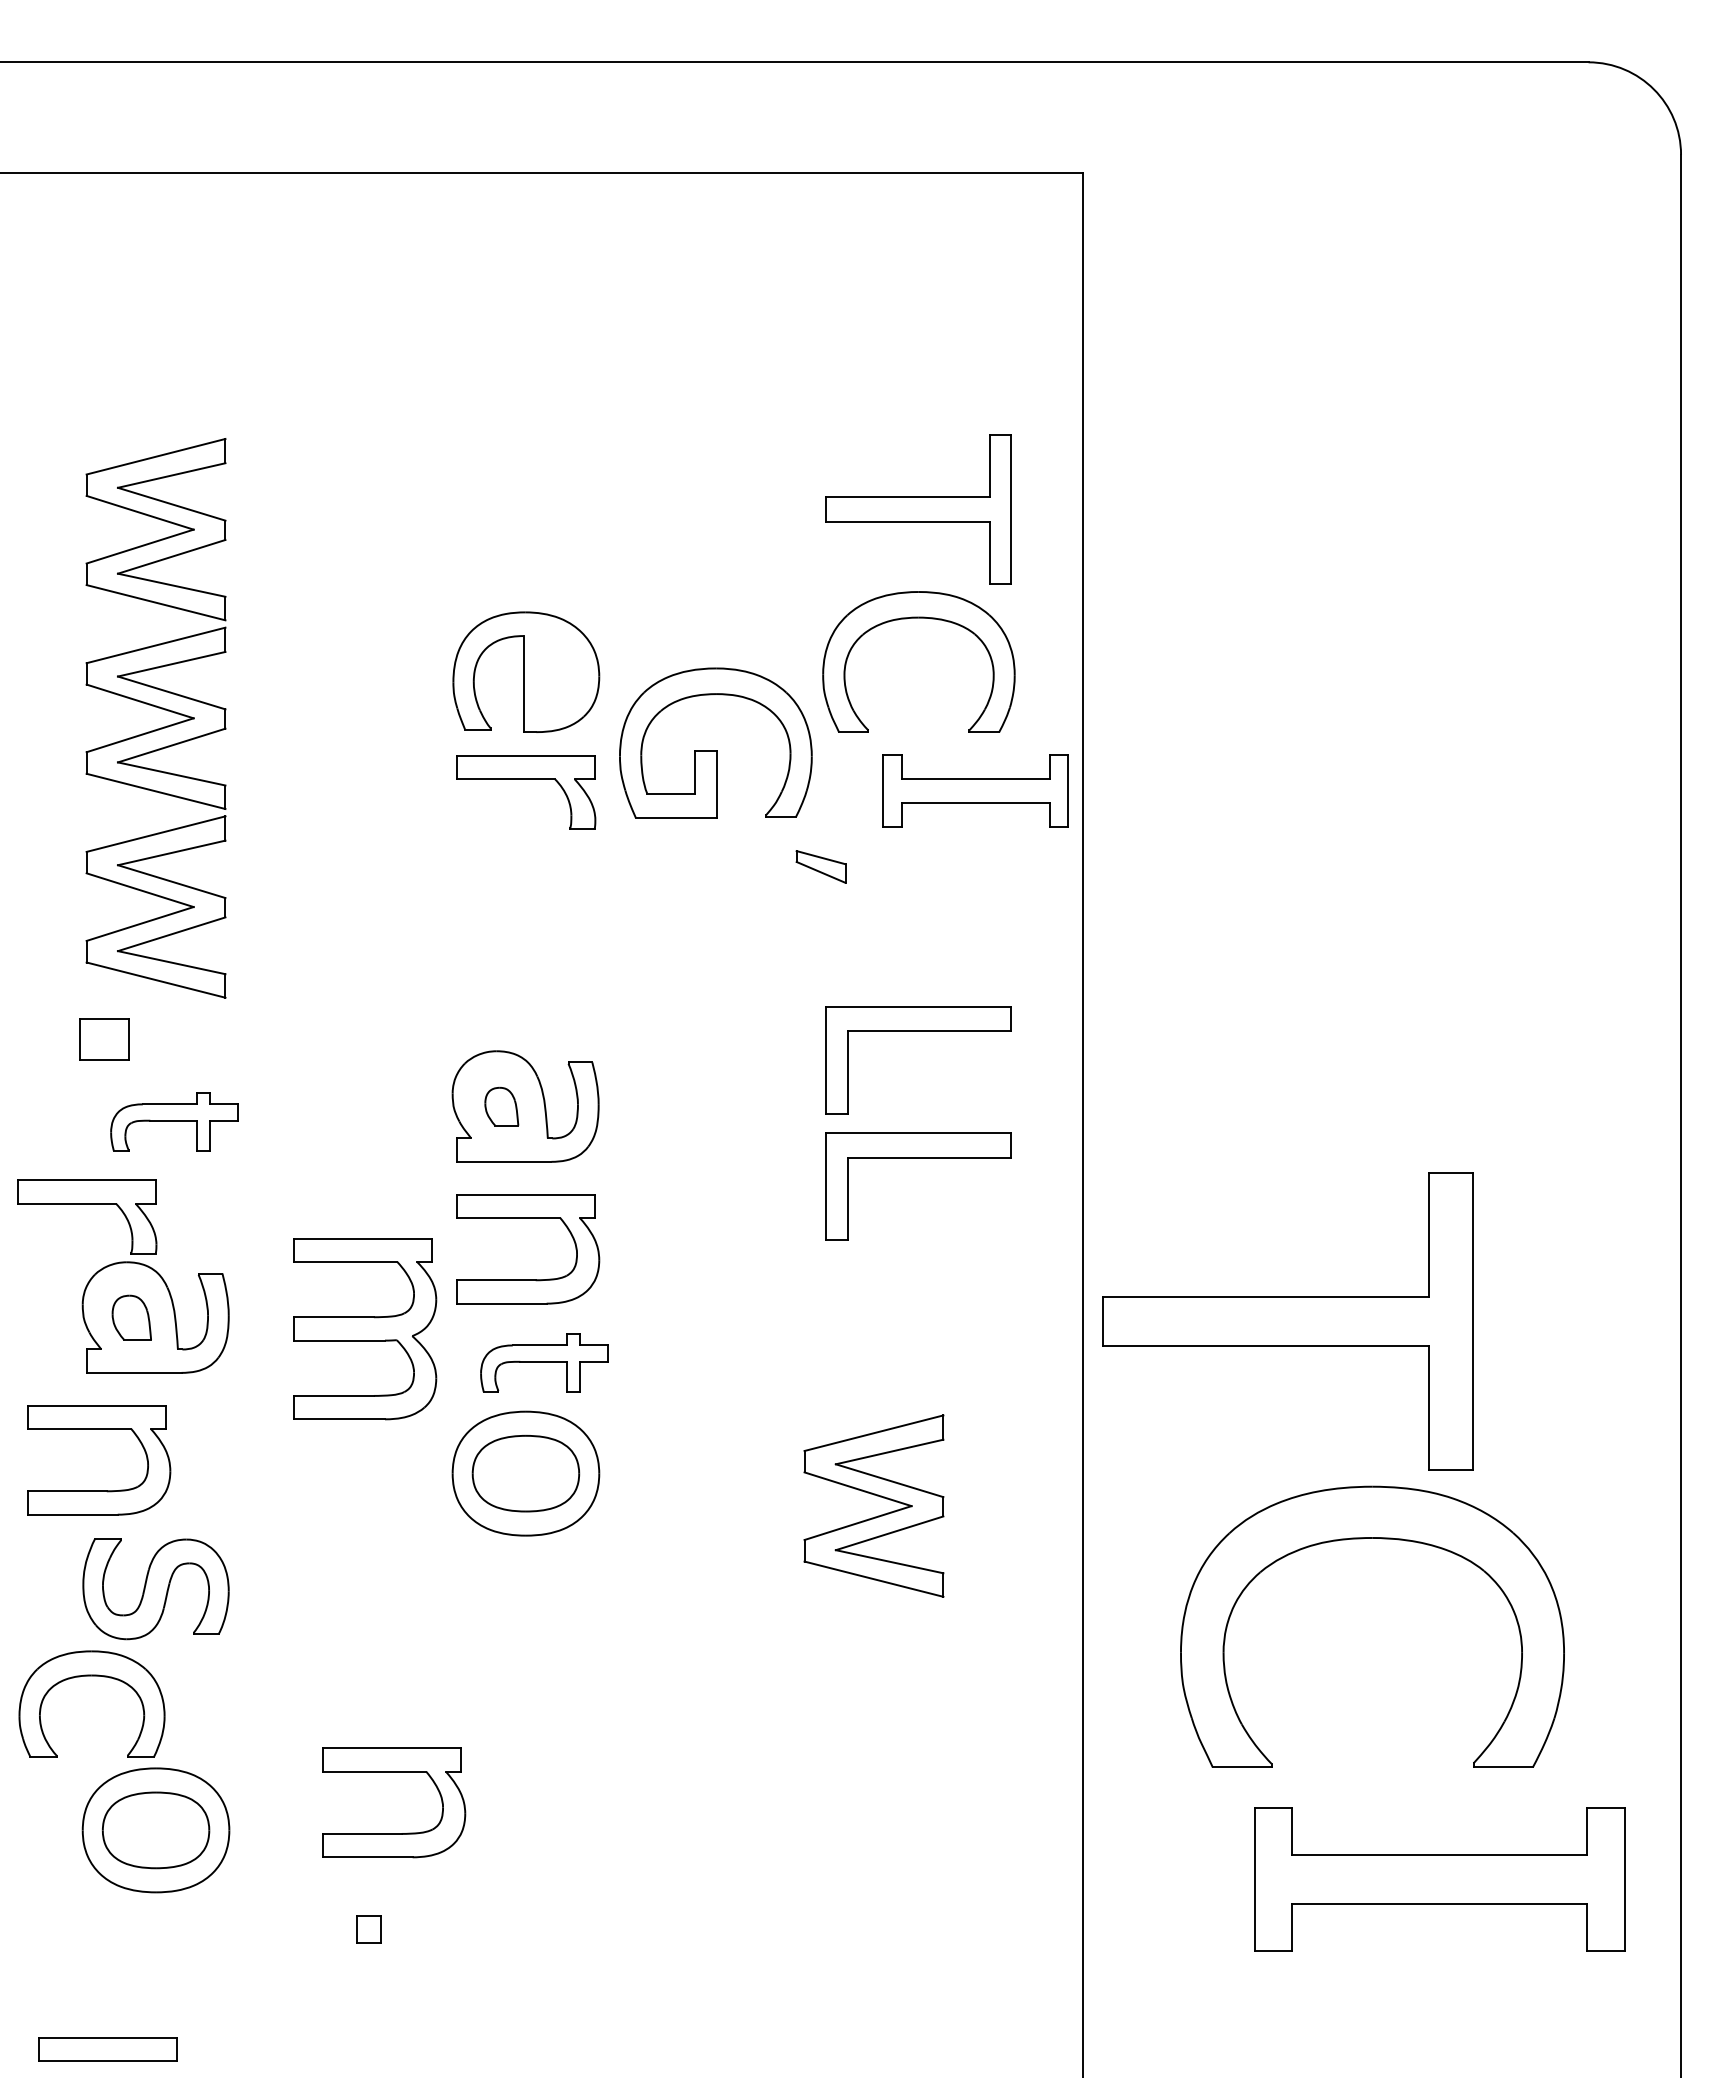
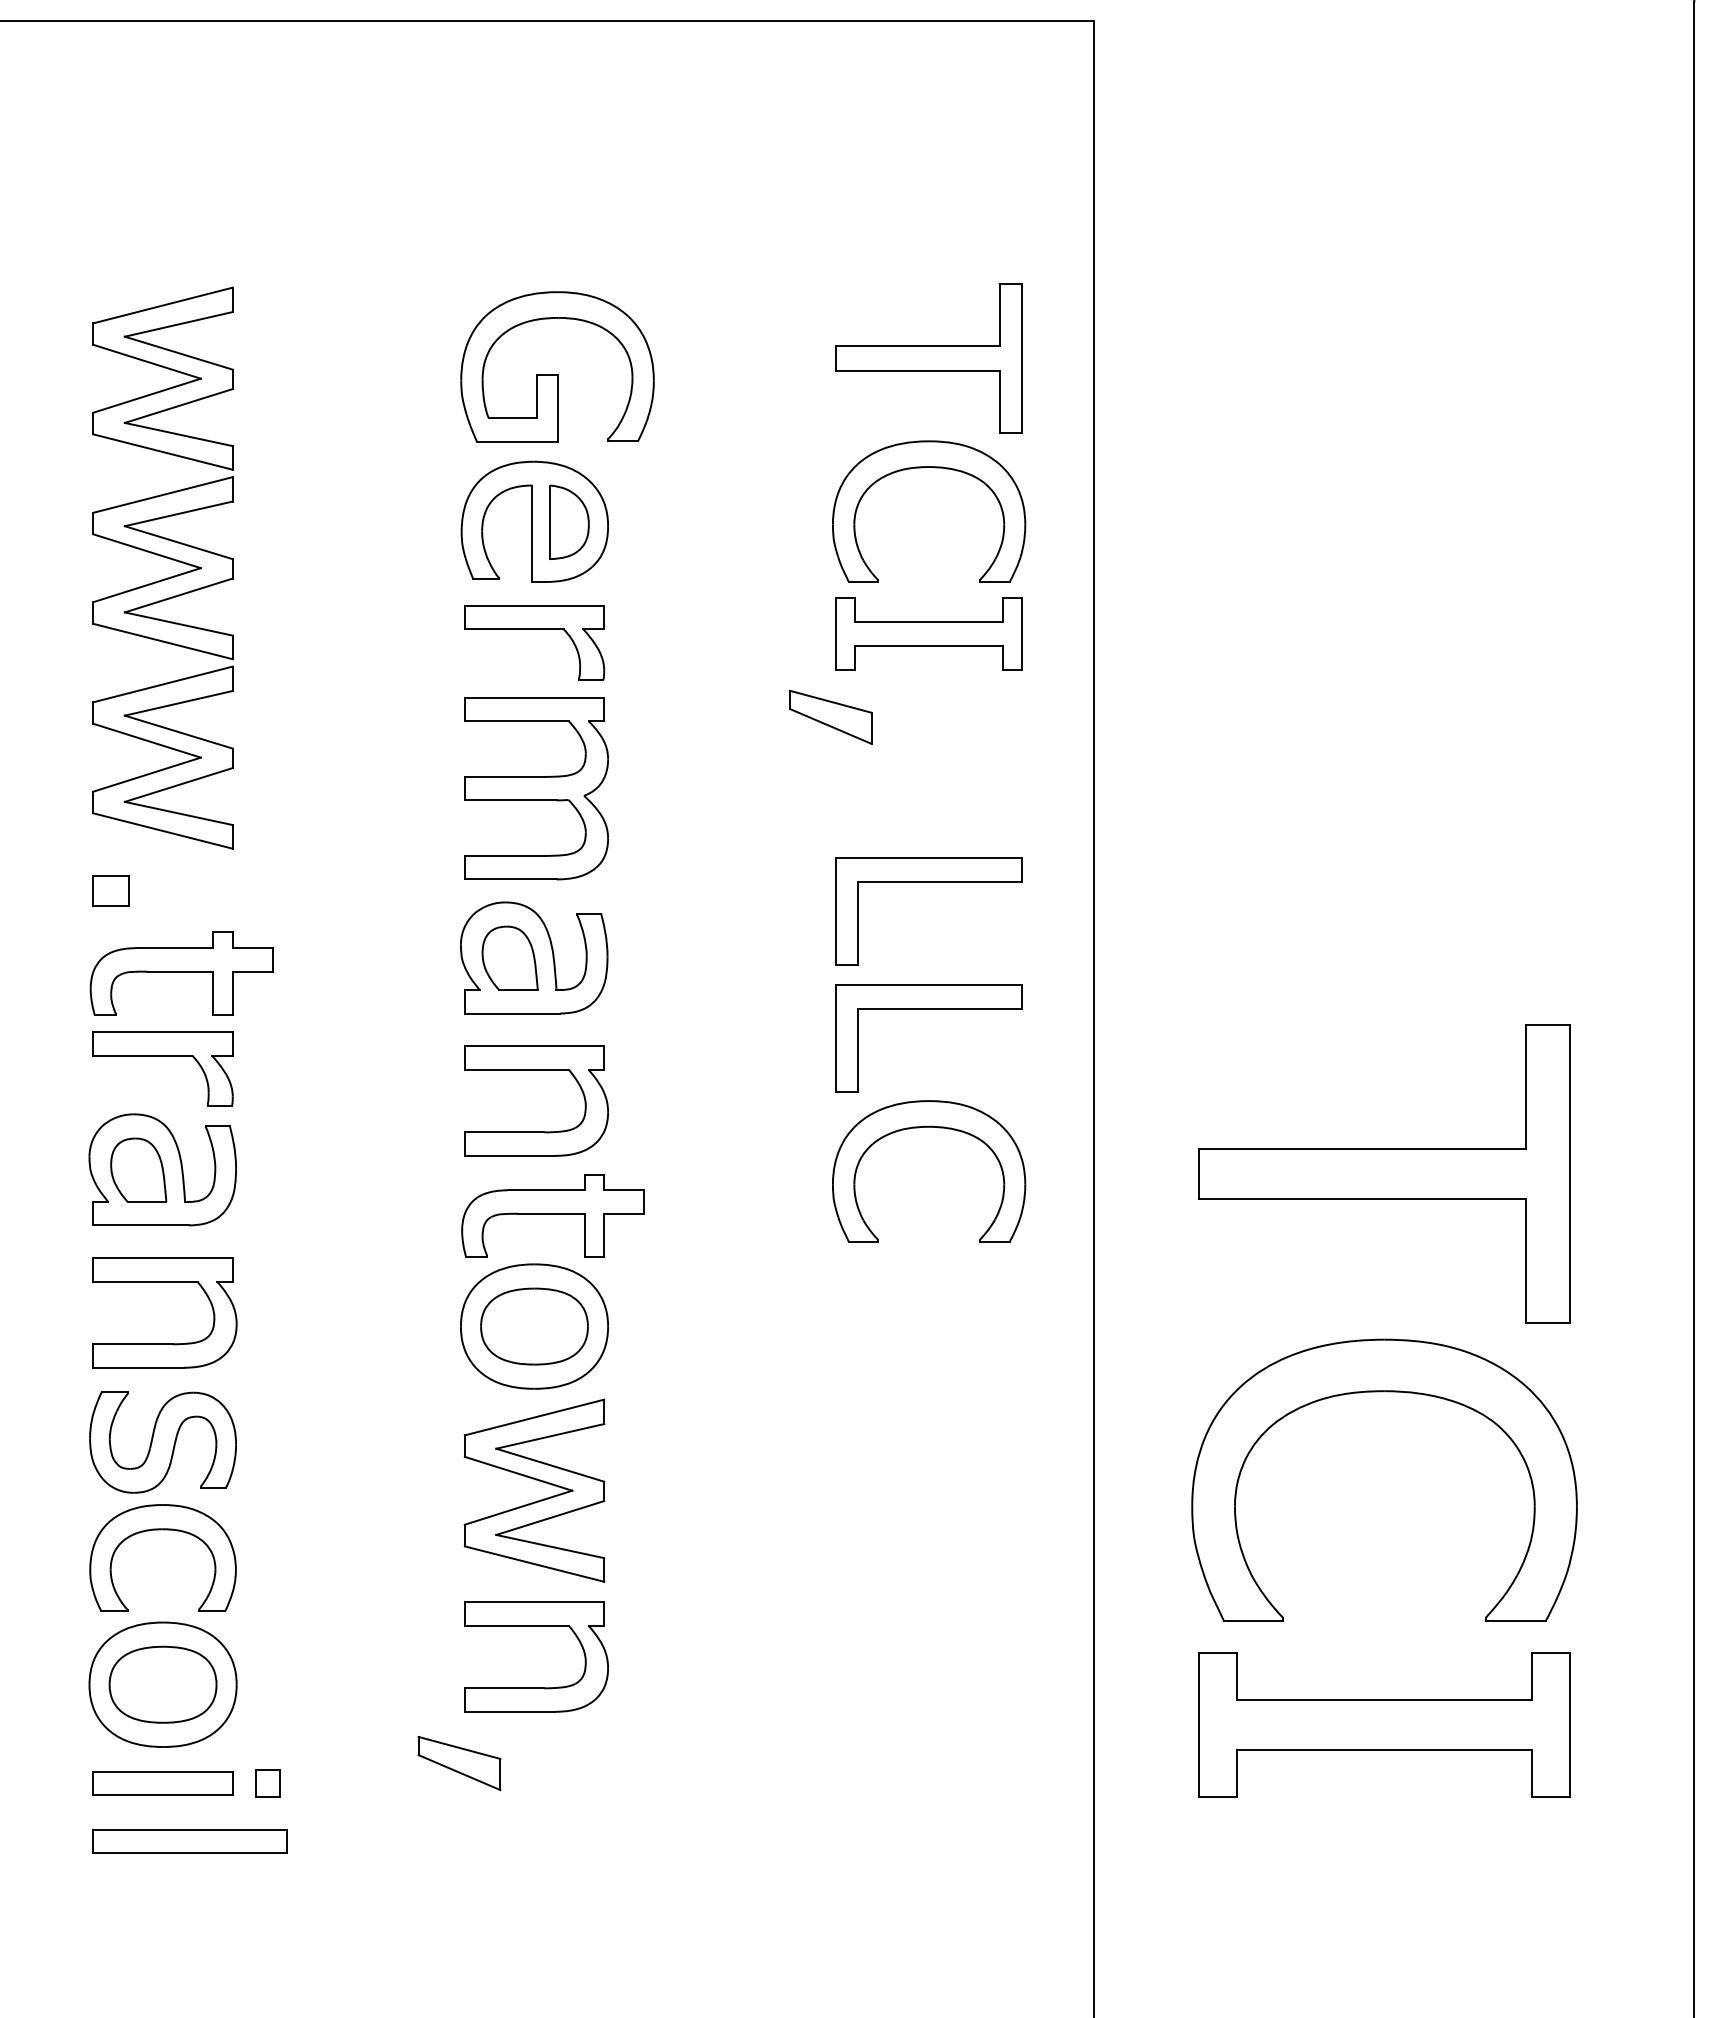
part: (560, 672) -> (569, 522), added
part: (715, 750) -> (557, 374), moved
part: (975, 790) -> (928, 633), moved
part: (820, 866) -> (830, 716), size x1.67
part: (104, 1039) -> (111, 890), size x0.71
part: (501, 1106) -> (509, 957), size x1.67
part: (174, 1121) -> (181, 972), size x1.43
part: (87, 1204) -> (163, 1056), moved
part: (918, 1275) -> (928, 1127), added
part: (131, 1317) -> (138, 1169), size x1.43
part: (1287, 1321) -> (1384, 1173), moved
part: (365, 1329) -> (537, 789), moved
part: (544, 1362) -> (553, 1214), size x1.43
part: (99, 1490) -> (165, 1343), moved
part: (877, 1496) -> (538, 1481), moved
part: (91, 1676) -> (162, 1530), moved
part: (394, 1772) -> (537, 1626), moved
part: (1439, 1879) -> (1384, 1725), moved
part: (450, 1908) -> (458, 1763), added
part: (368, 1929) -> (267, 1783), moved
part: (183, 1986) -> (190, 1841), added
part: (107, 2049) -> (162, 1783), moved

